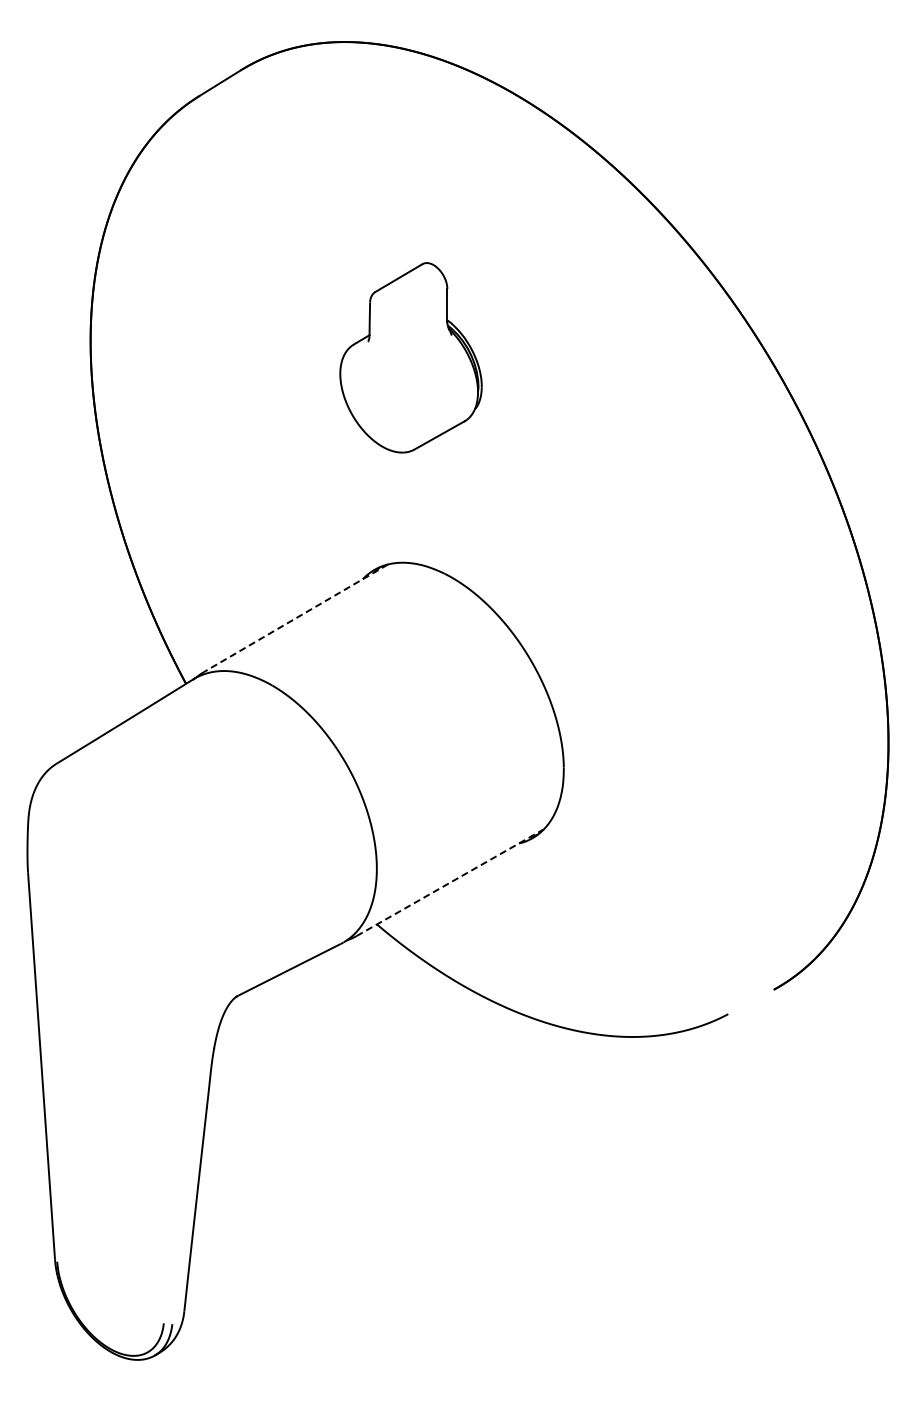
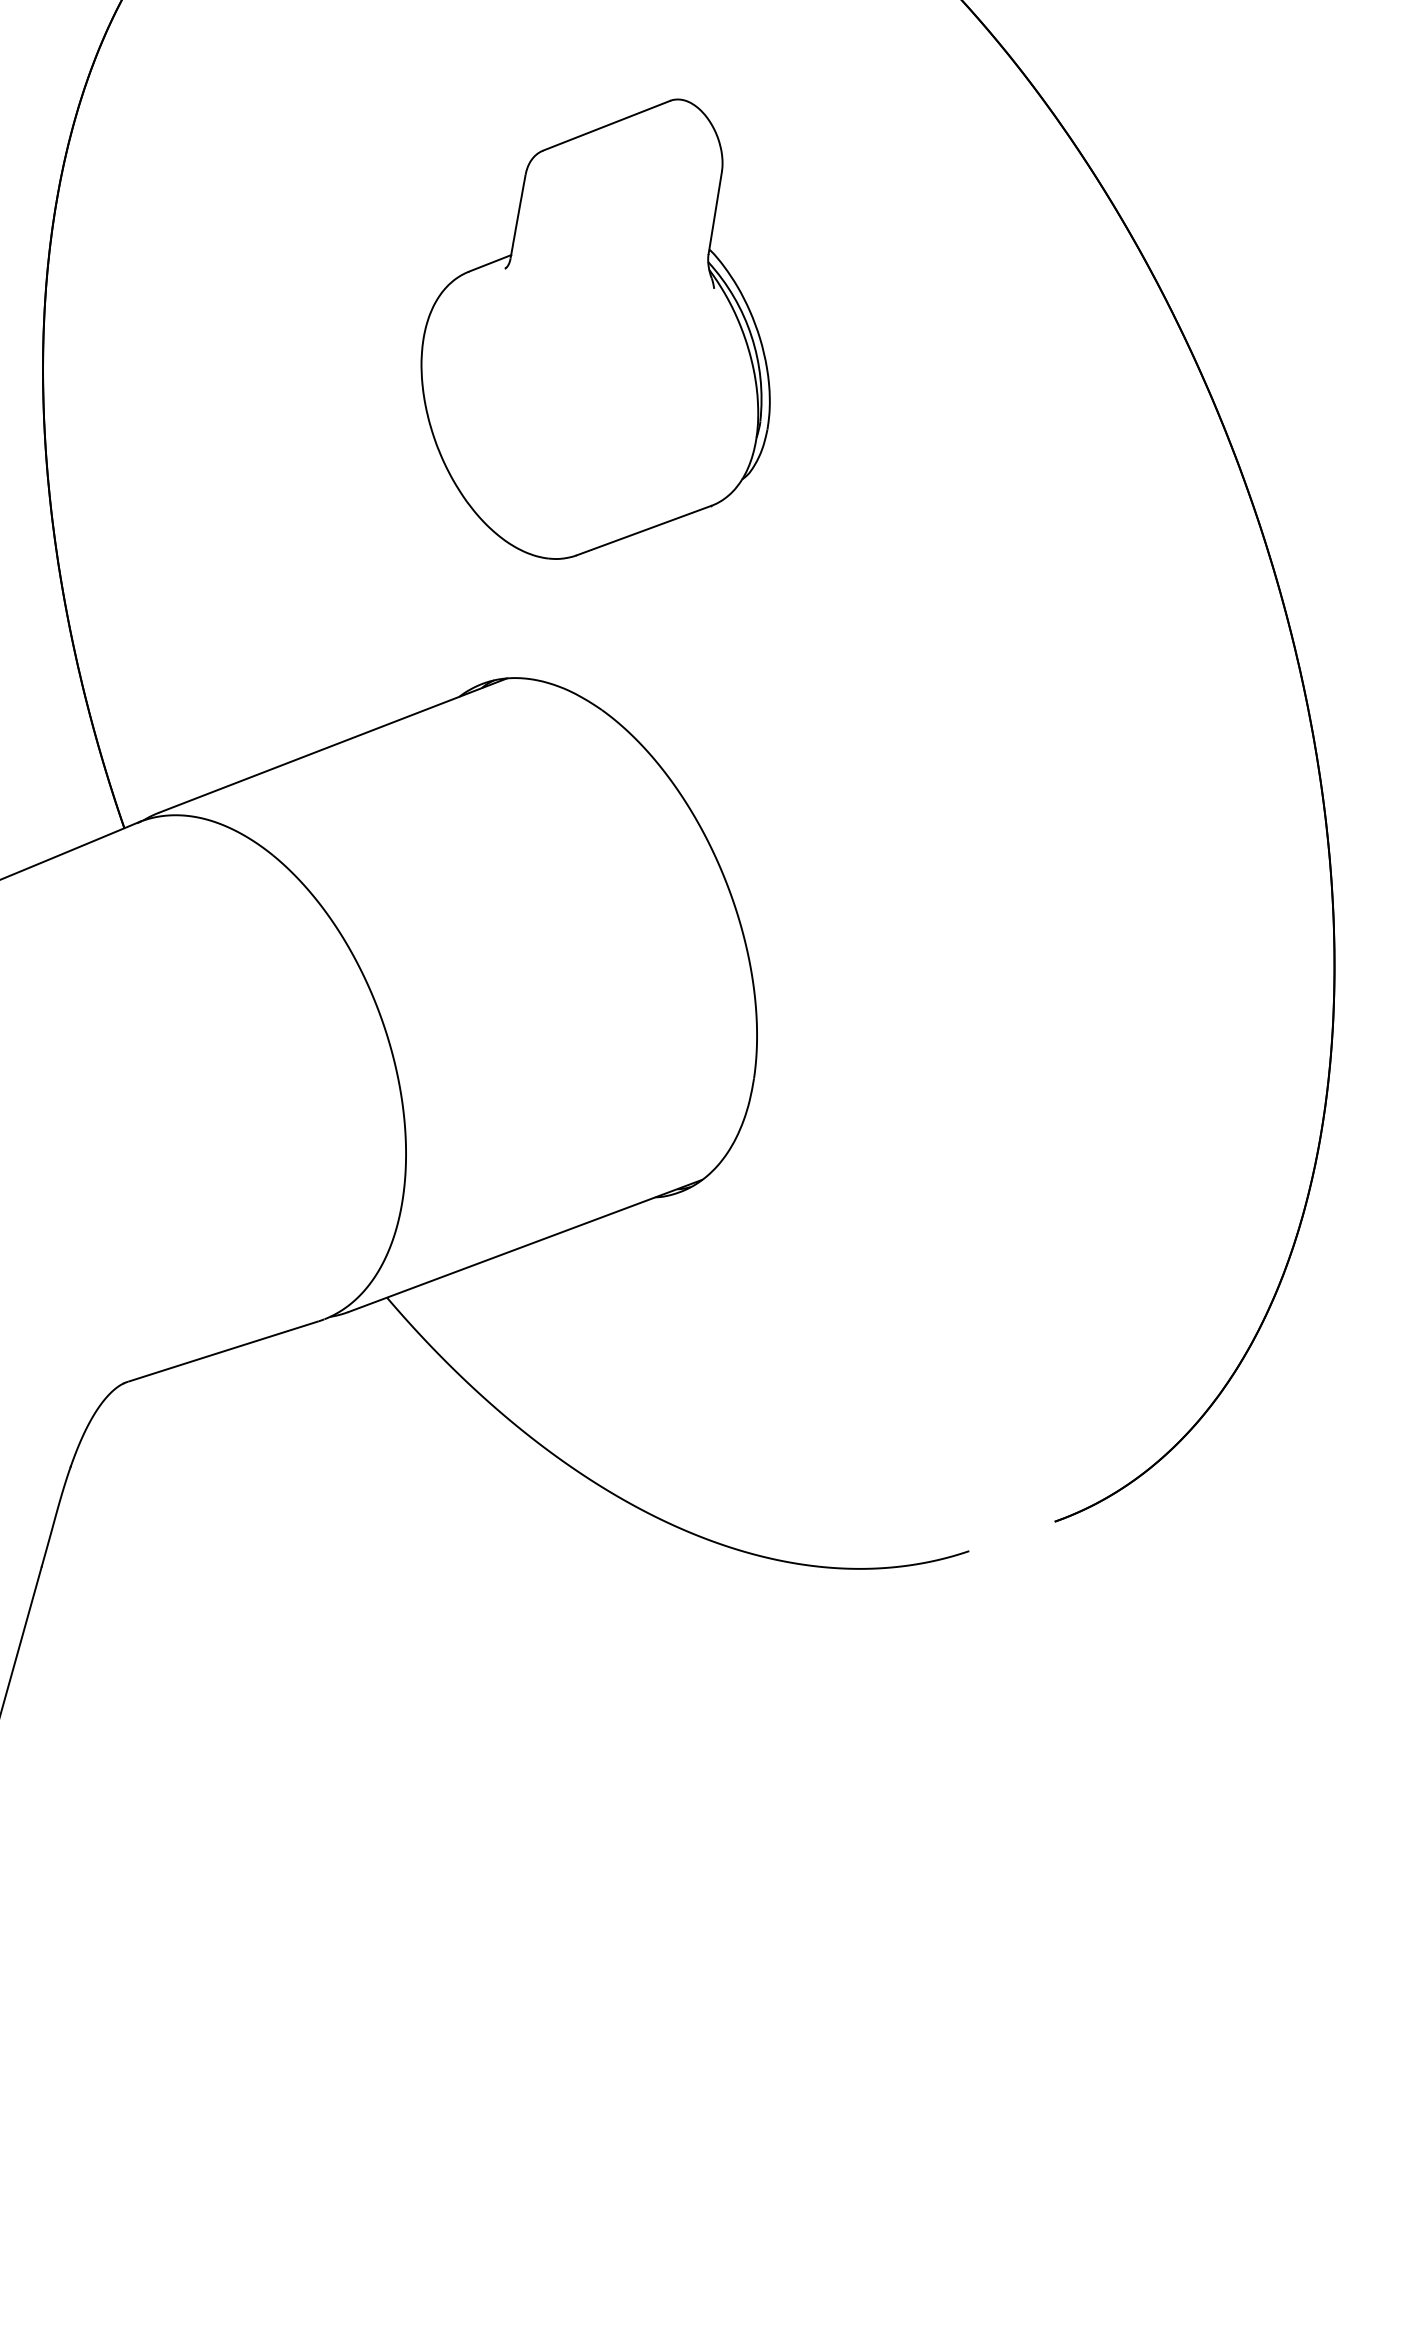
part: (410, 357) -> (603, 326), size x1.43
line: (295, 618) -> (331, 745), dashed -> solid
line: (450, 882) -> (525, 1245), dashed -> solid

